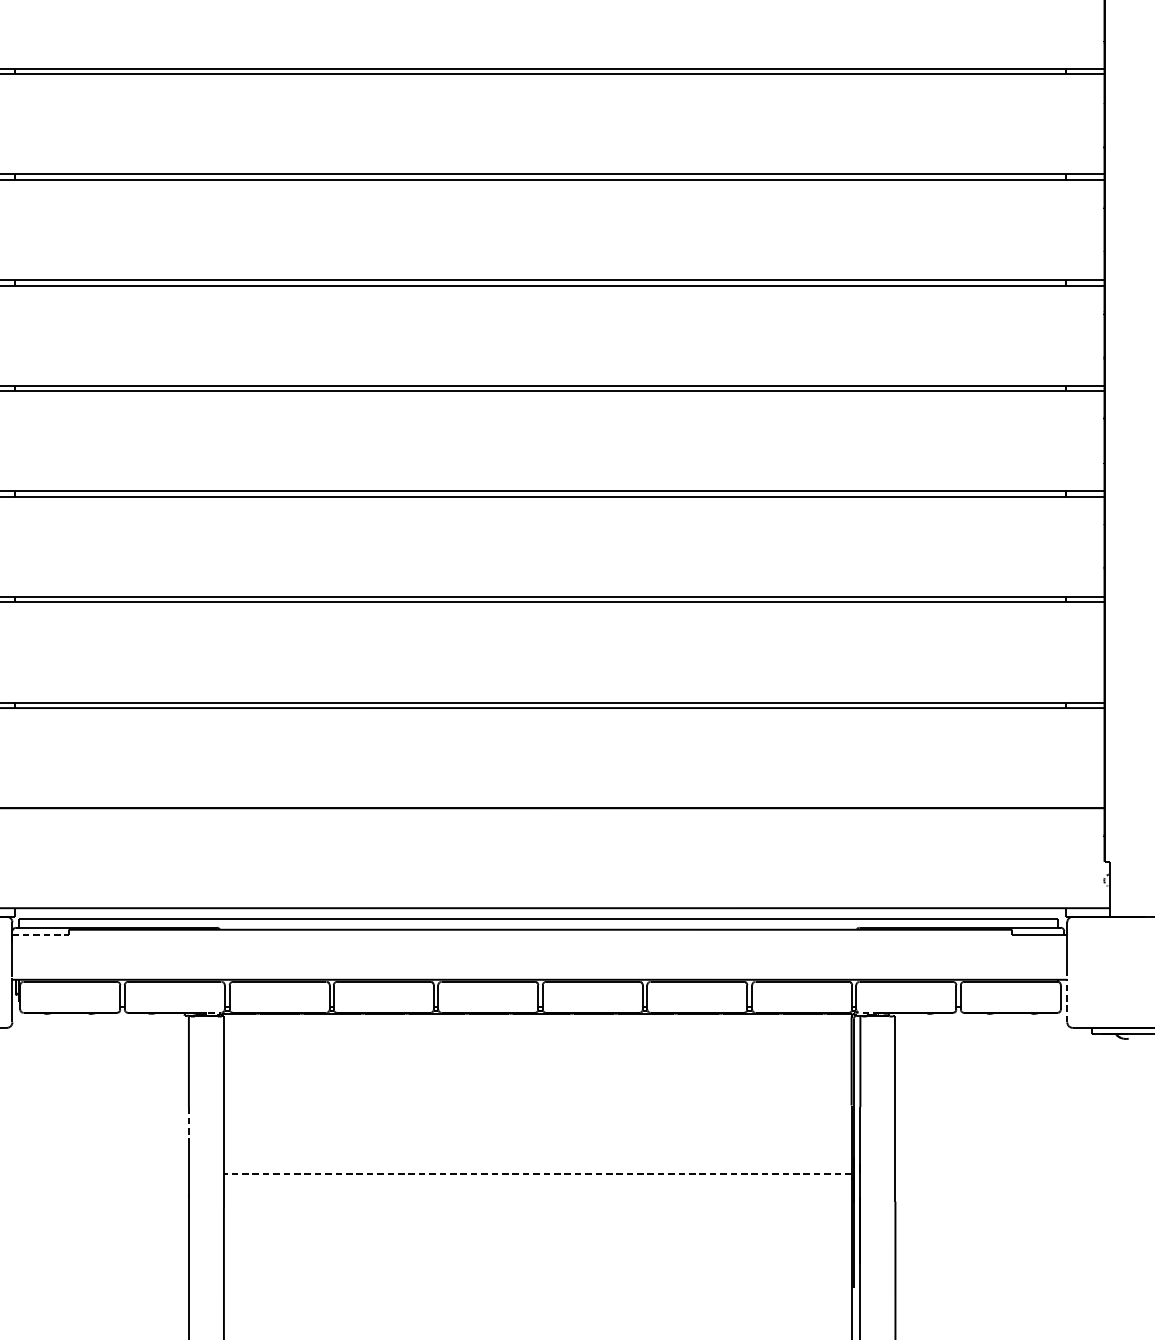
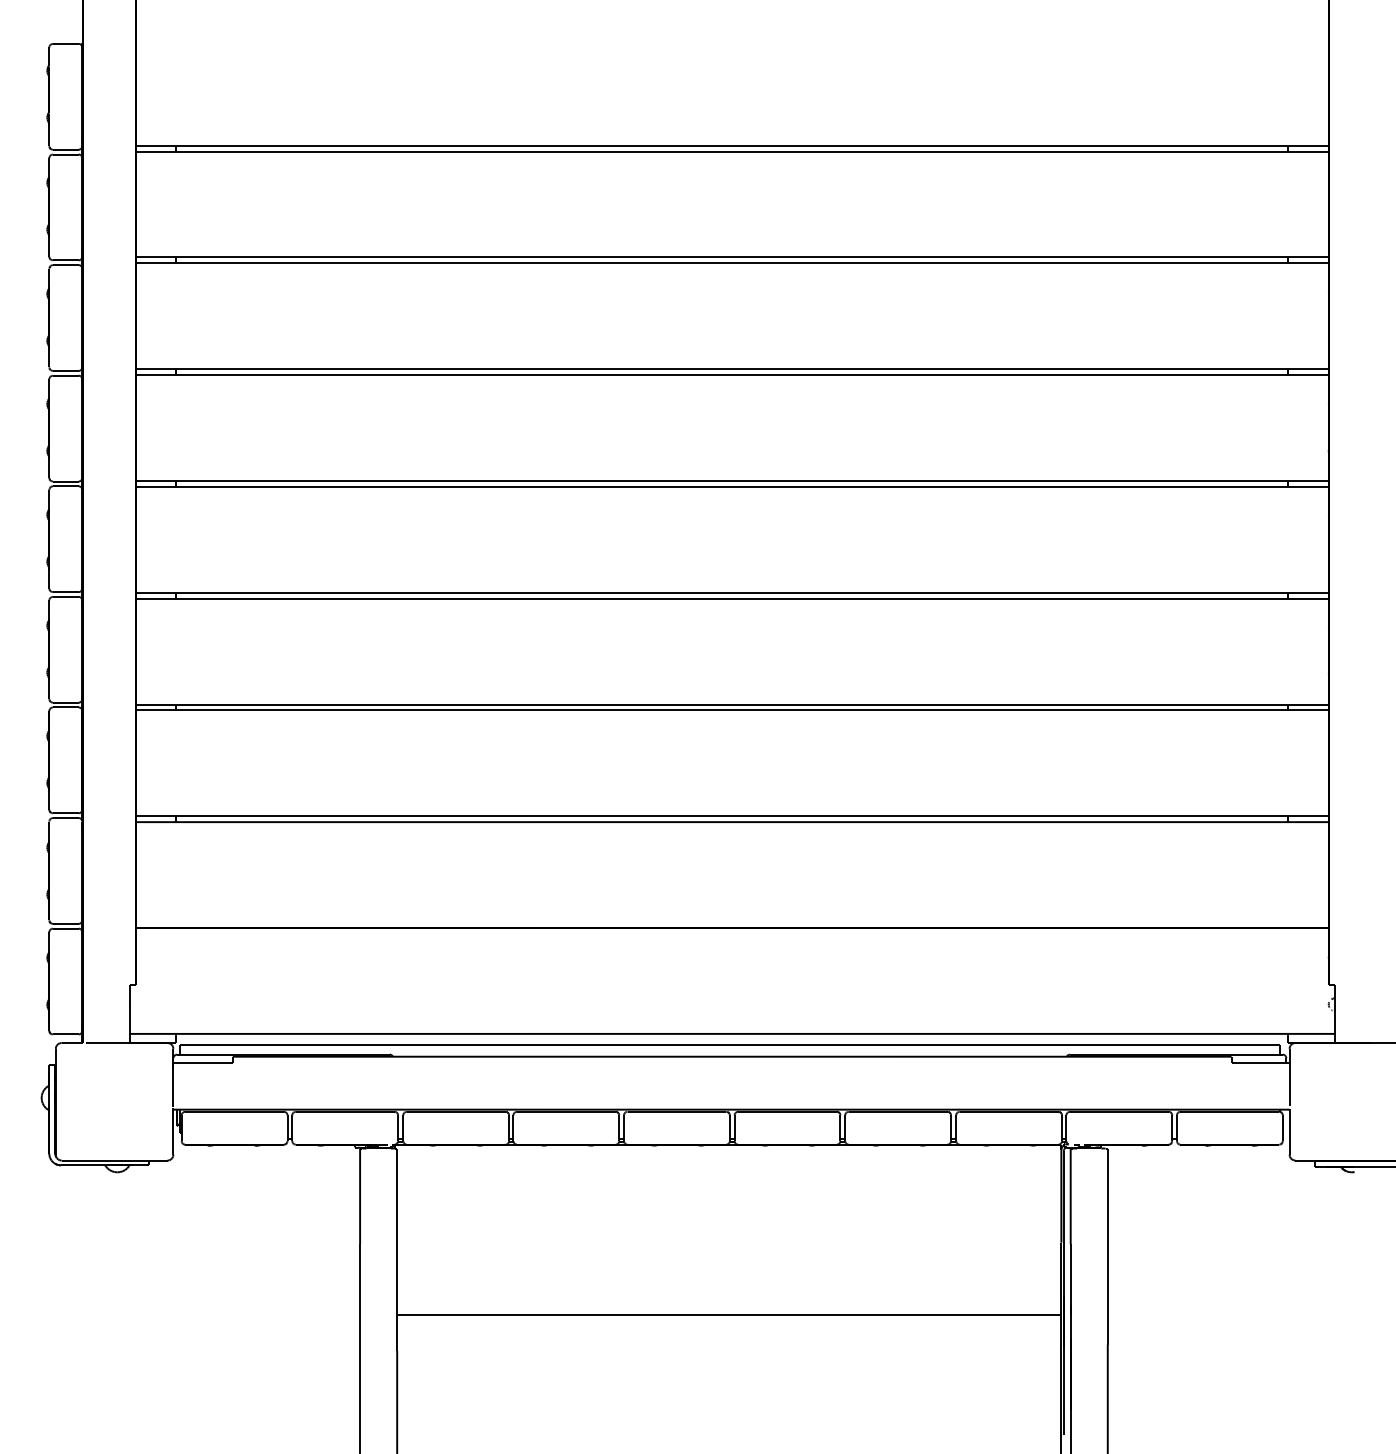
line: (40, 935) -> (203, 1062), dashed -> solid
line: (1067, 1000) -> (1289, 1131), dashed -> solid
line: (189, 1125) -> (360, 1263), dashed -> solid
line: (537, 1174) -> (728, 1315), dashed -> solid

